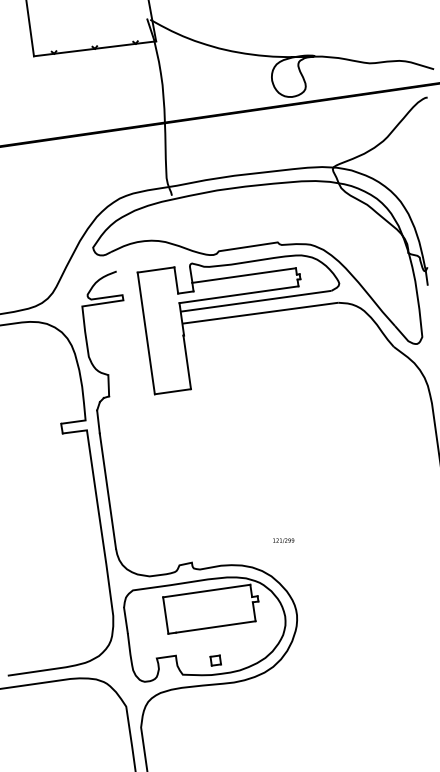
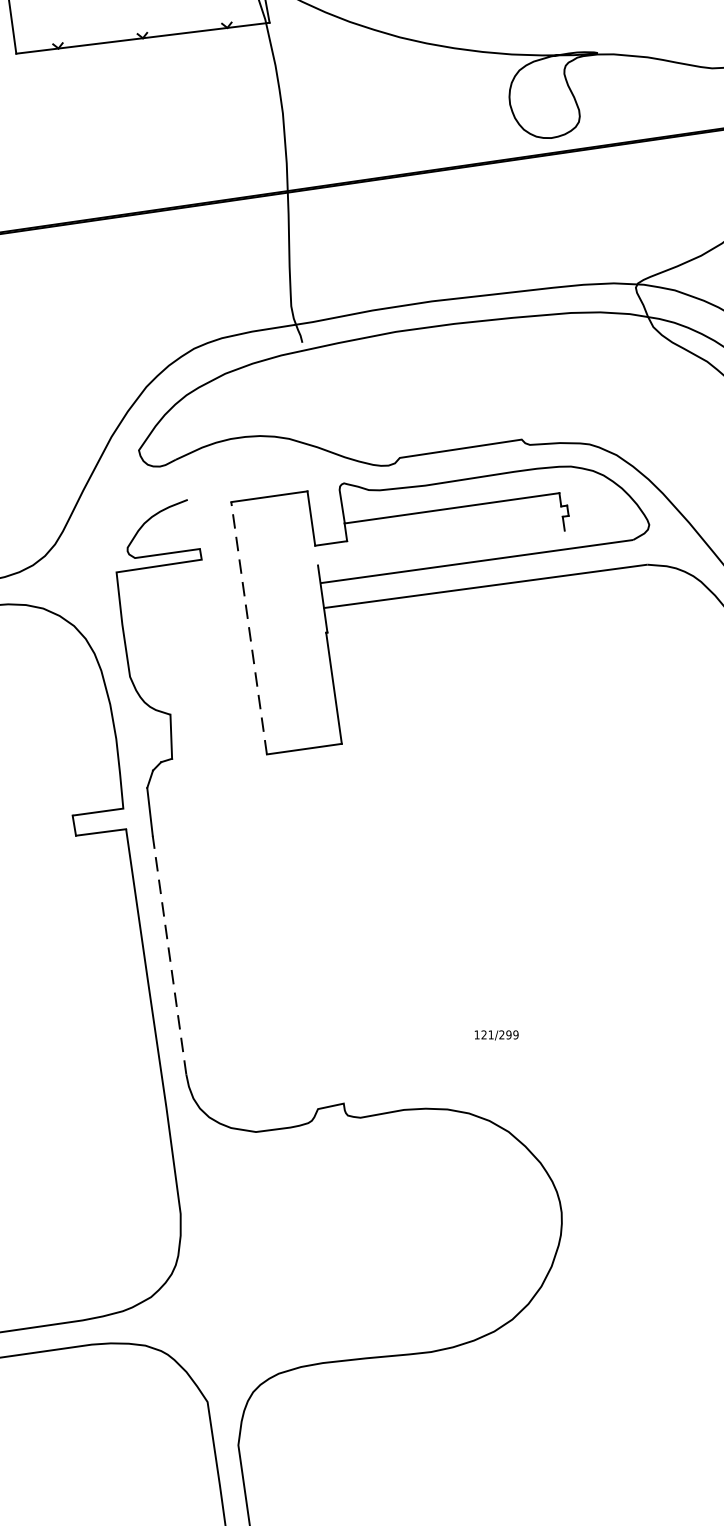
line: (238, 294) -> (440, 547), removed
line: (146, 332) -> (249, 626), solid -> dashed
line: (107, 490) -> (168, 953), solid -> dashed
text: (283, 540) -> (496, 1034), moved
part: (204, 629) -> (369, 1242), removed

